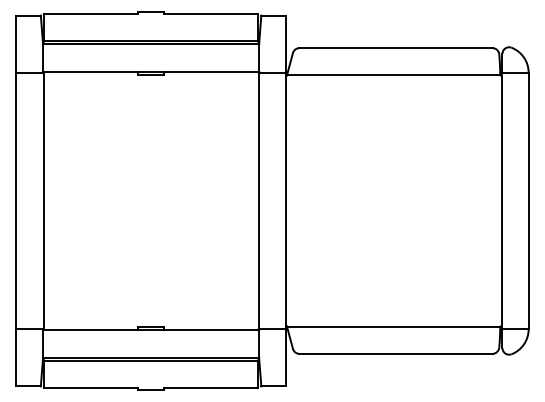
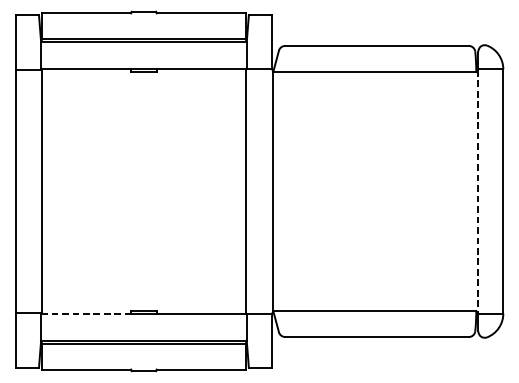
line: (501, 201) -> (477, 191), solid -> dashed
line: (90, 330) -> (86, 314), solid -> dashed

